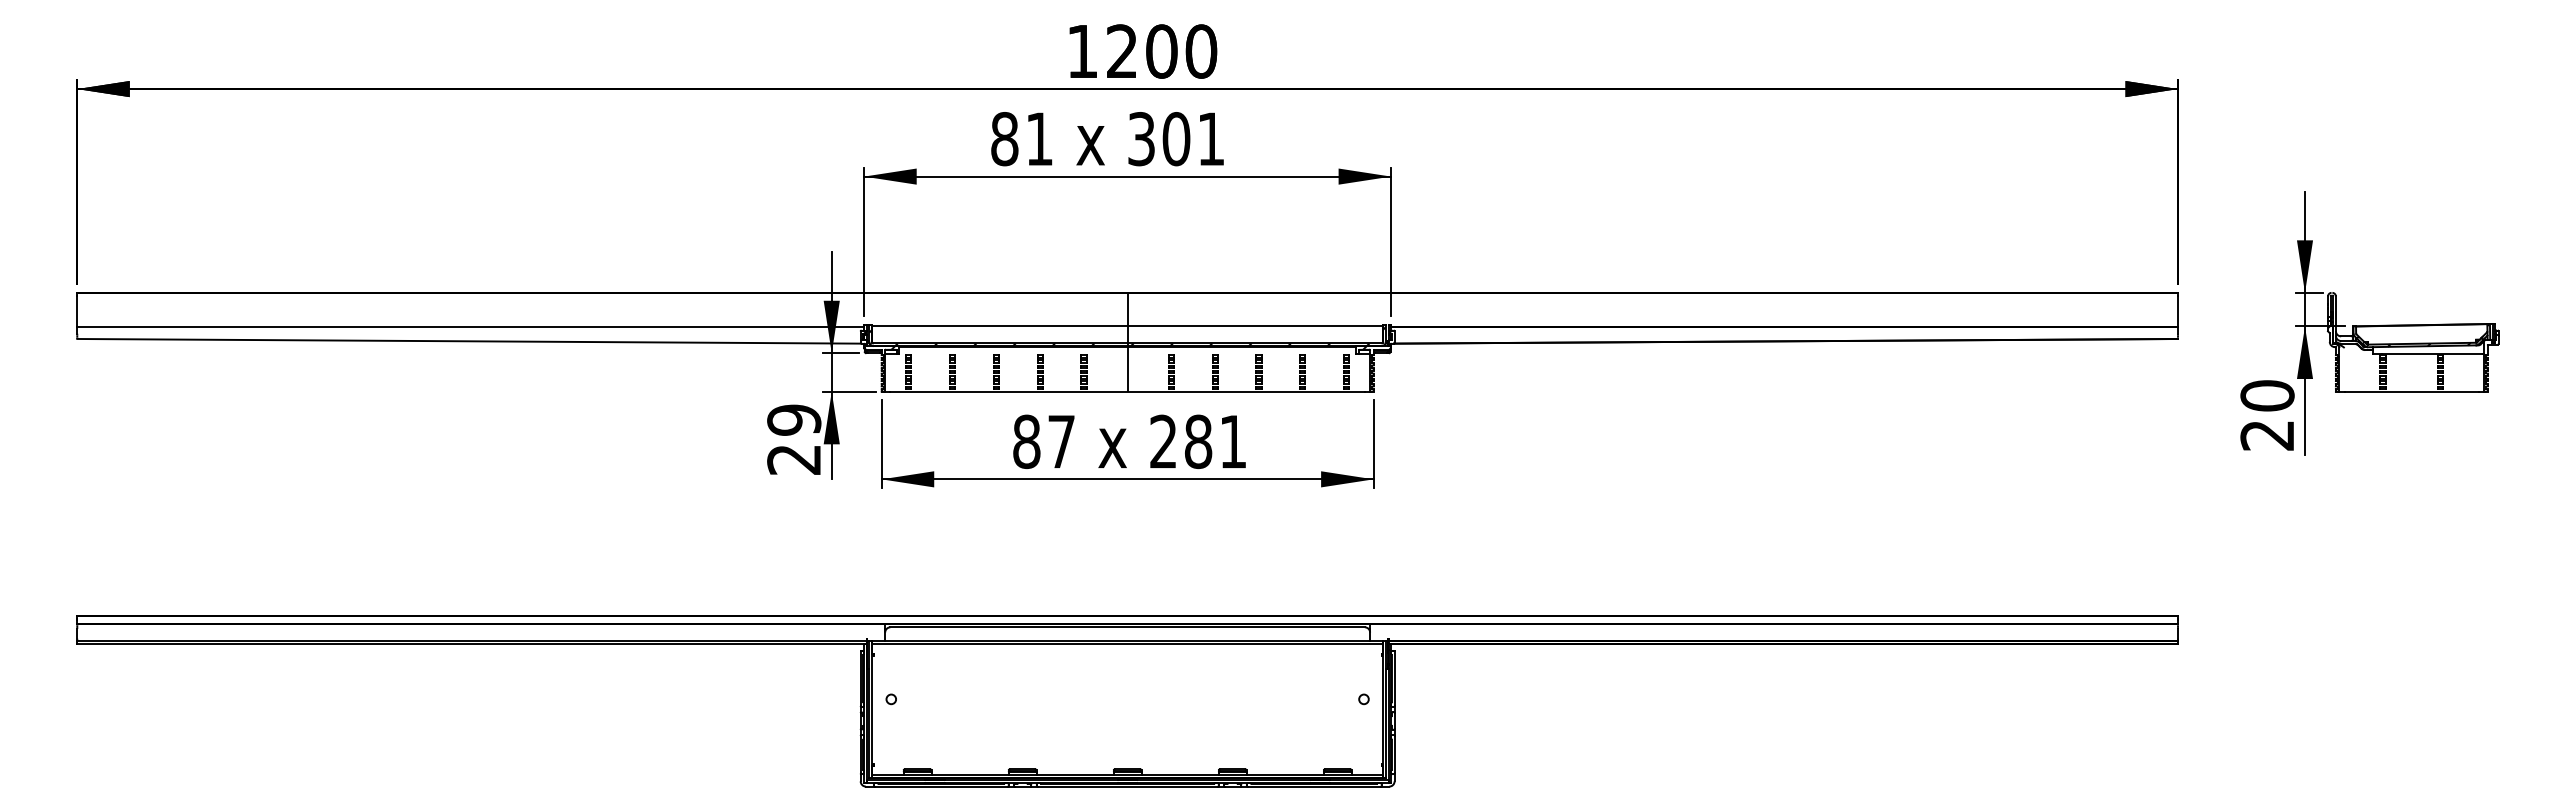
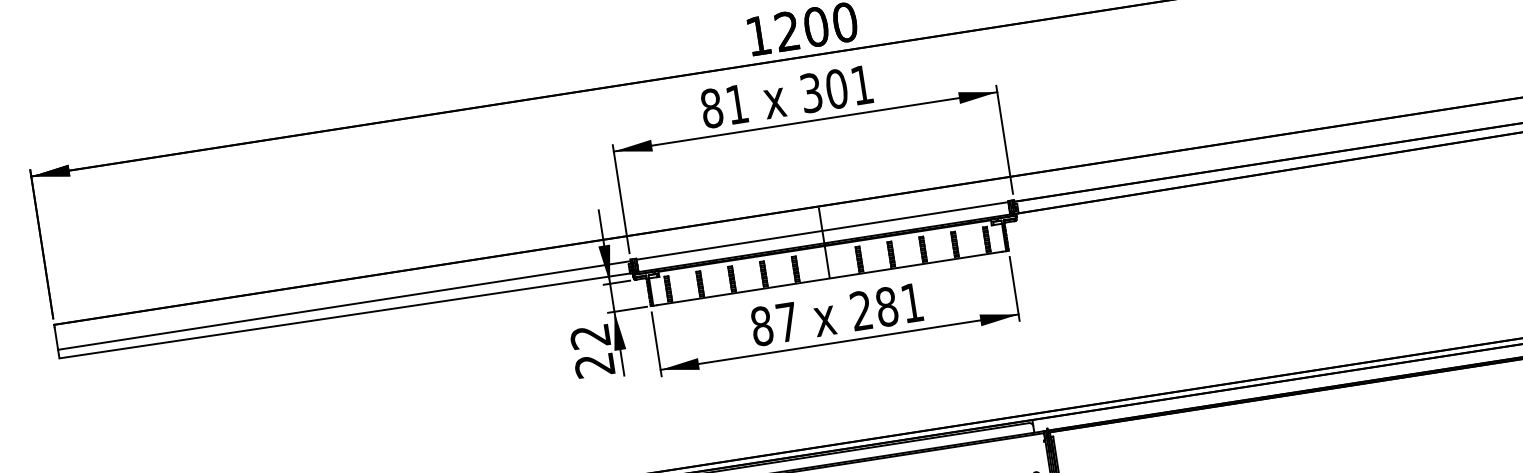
text: (794, 419) -> (590, 336), 29 -> 22

